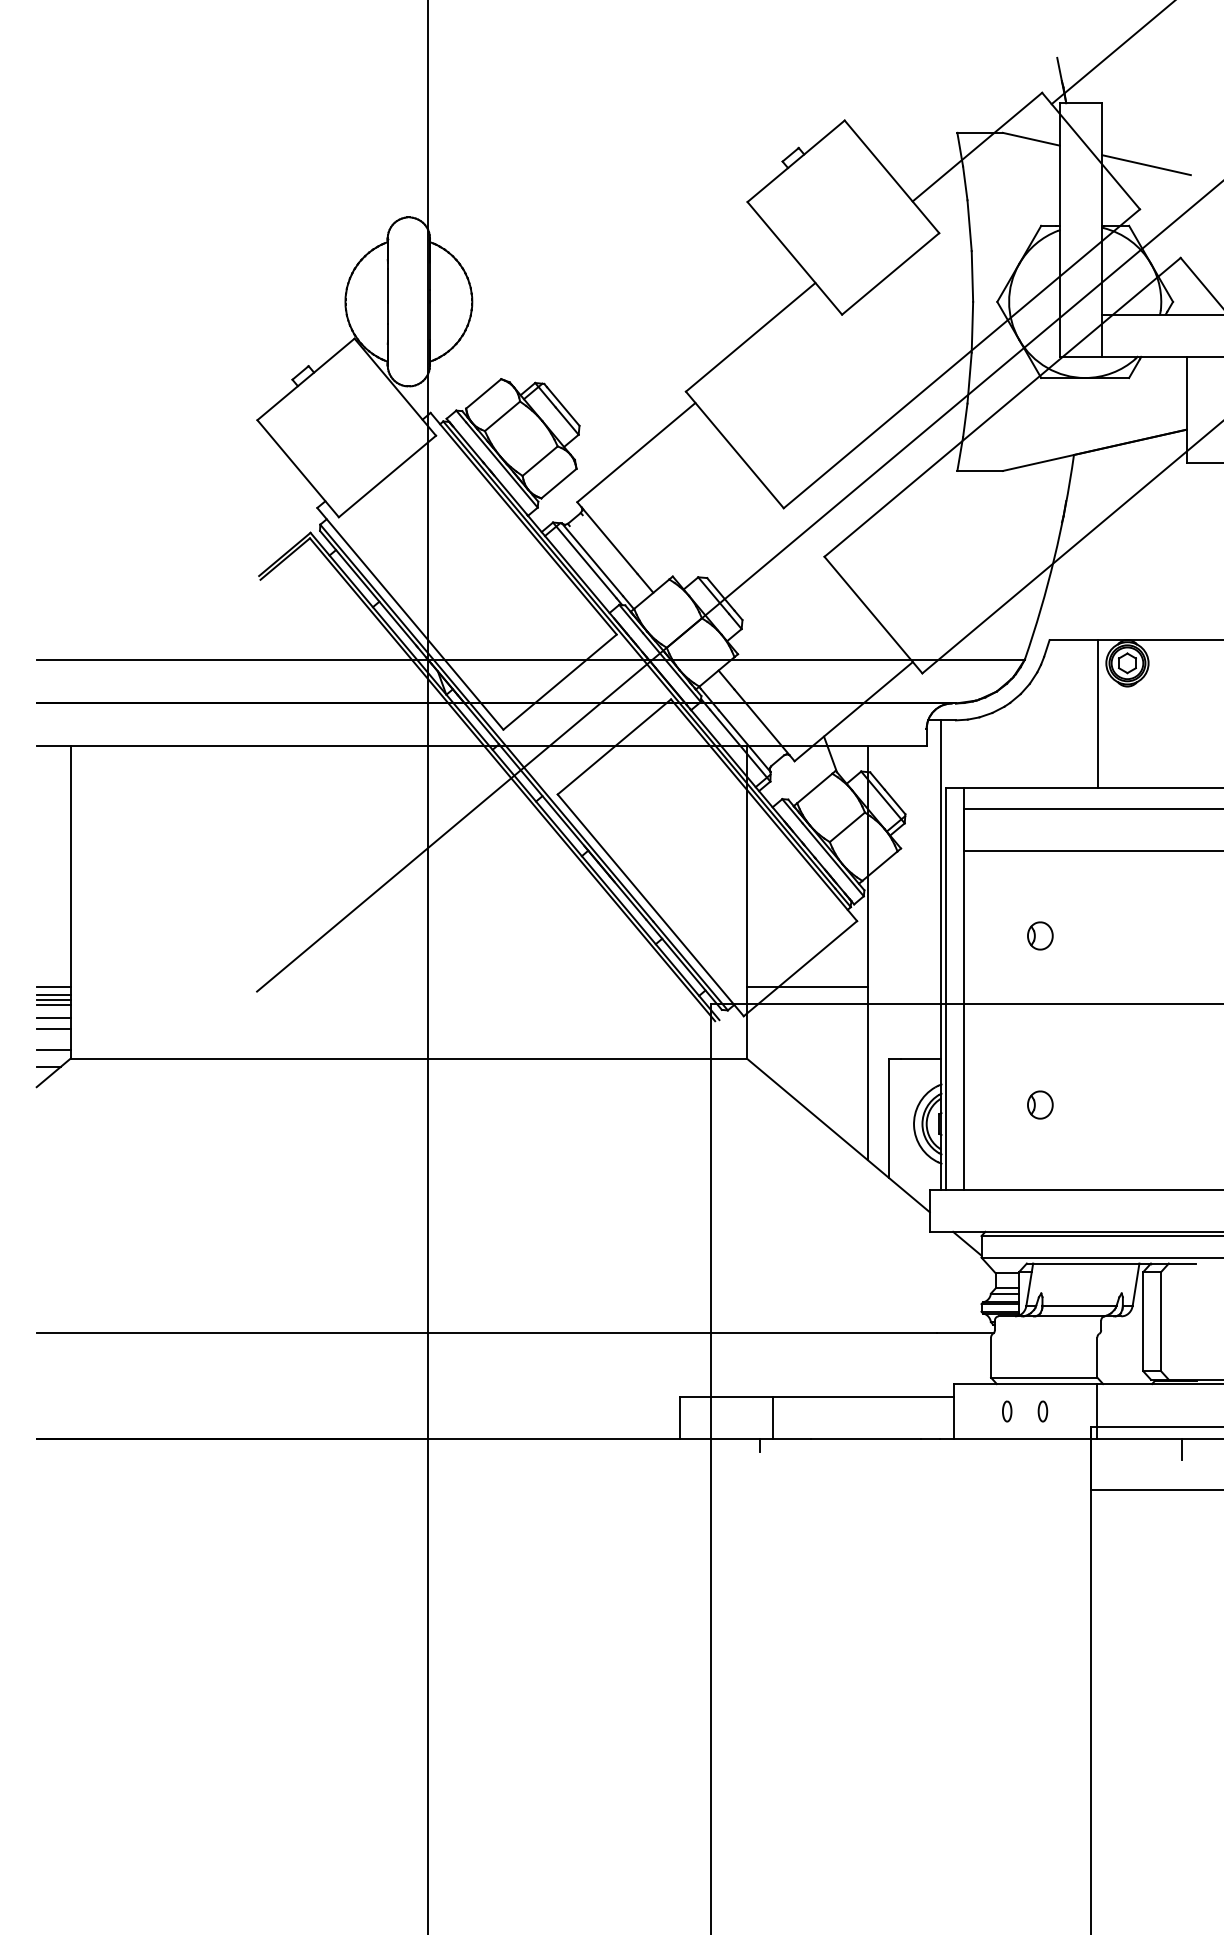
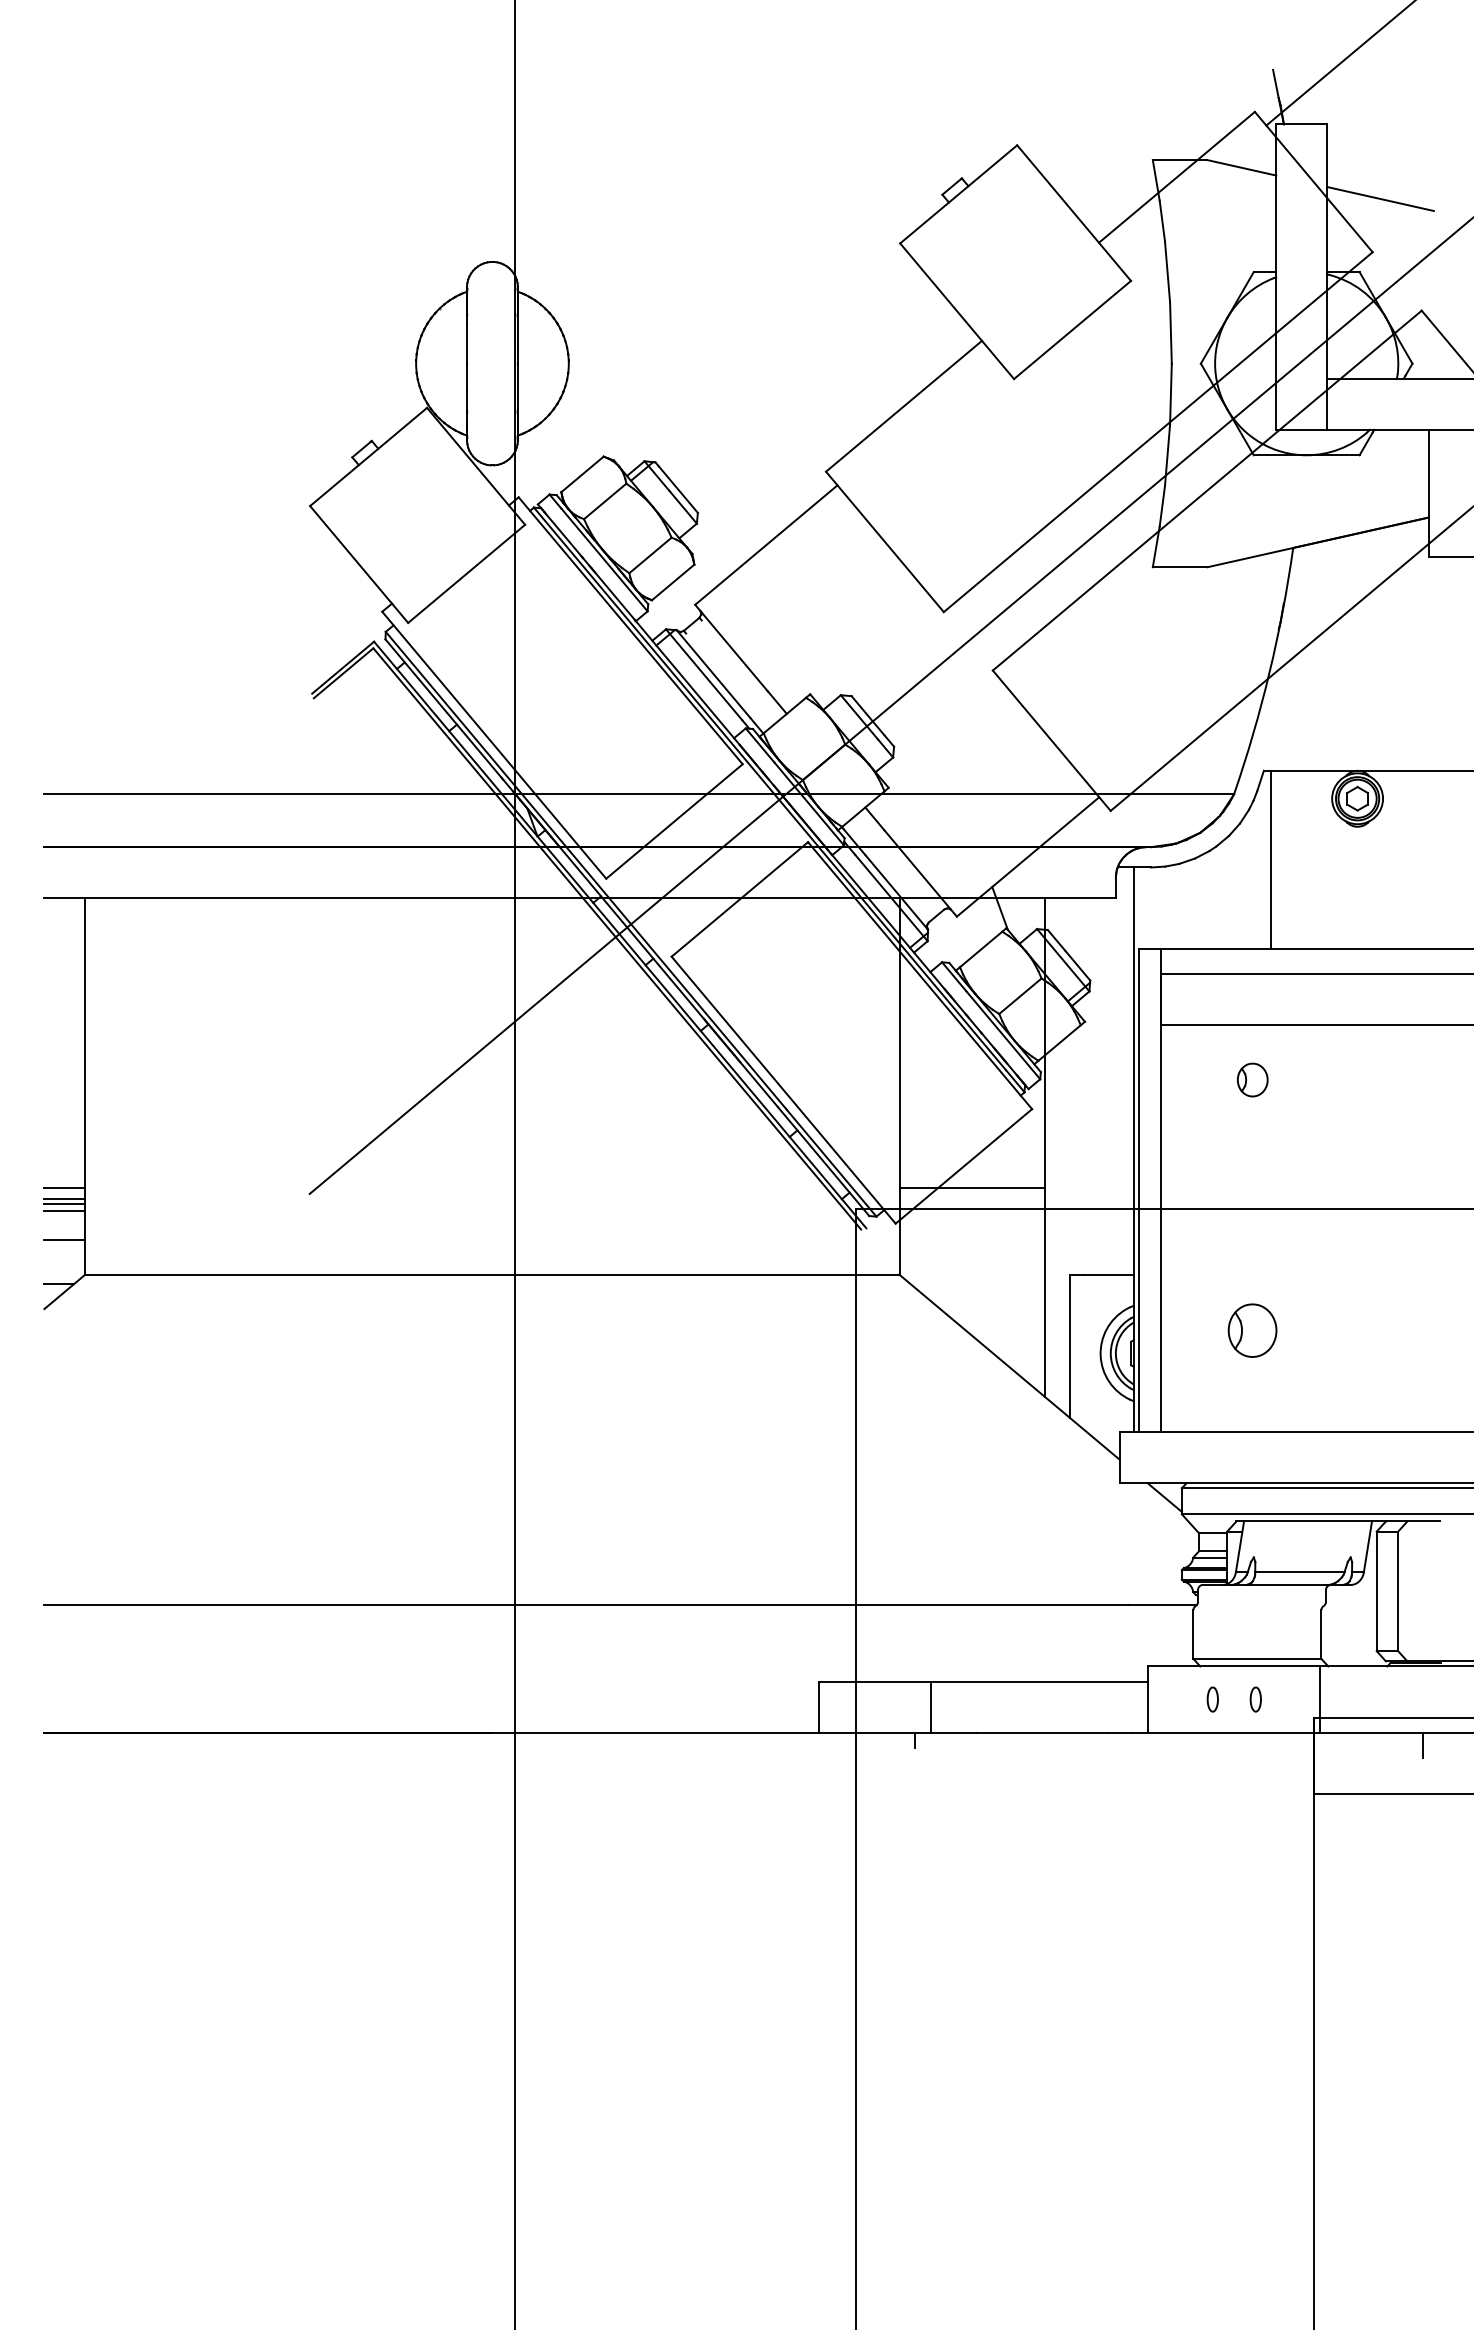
line: (1097, 713) -> (1270, 859), moved
part: (1040, 935) -> (1252, 1079), moved
line: (53, 1017) -> (64, 1225), removed
line: (53, 1050) -> (64, 1264), removed
part: (1040, 1104) -> (1252, 1330), size x1.6

